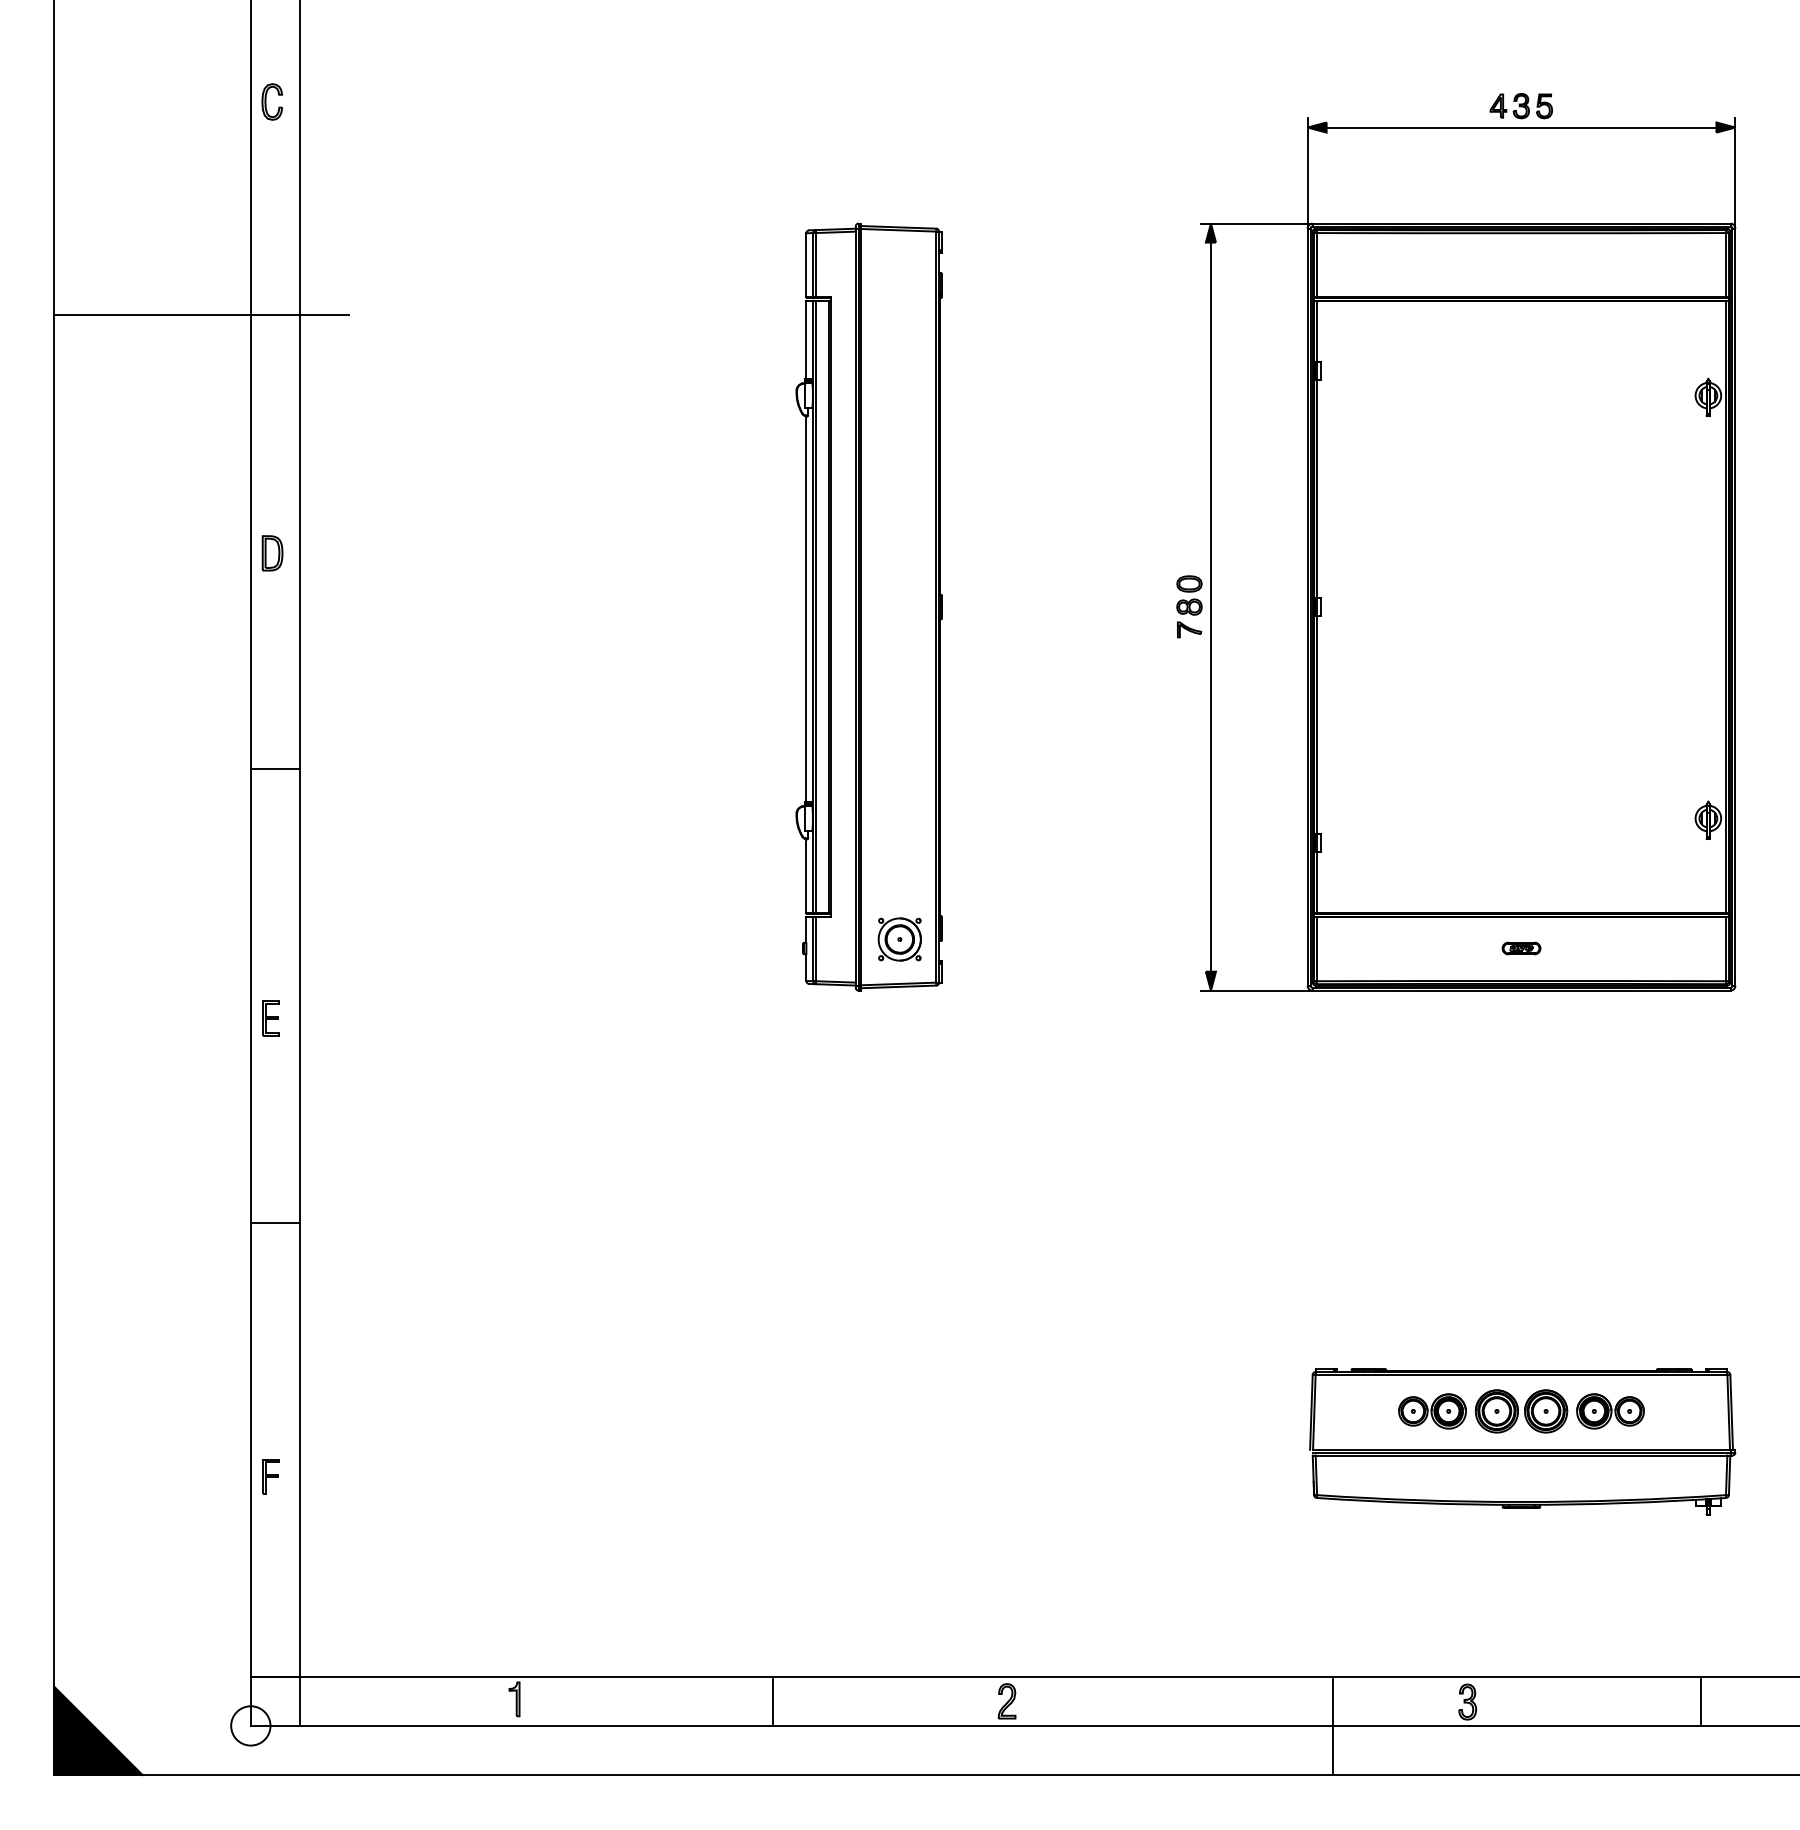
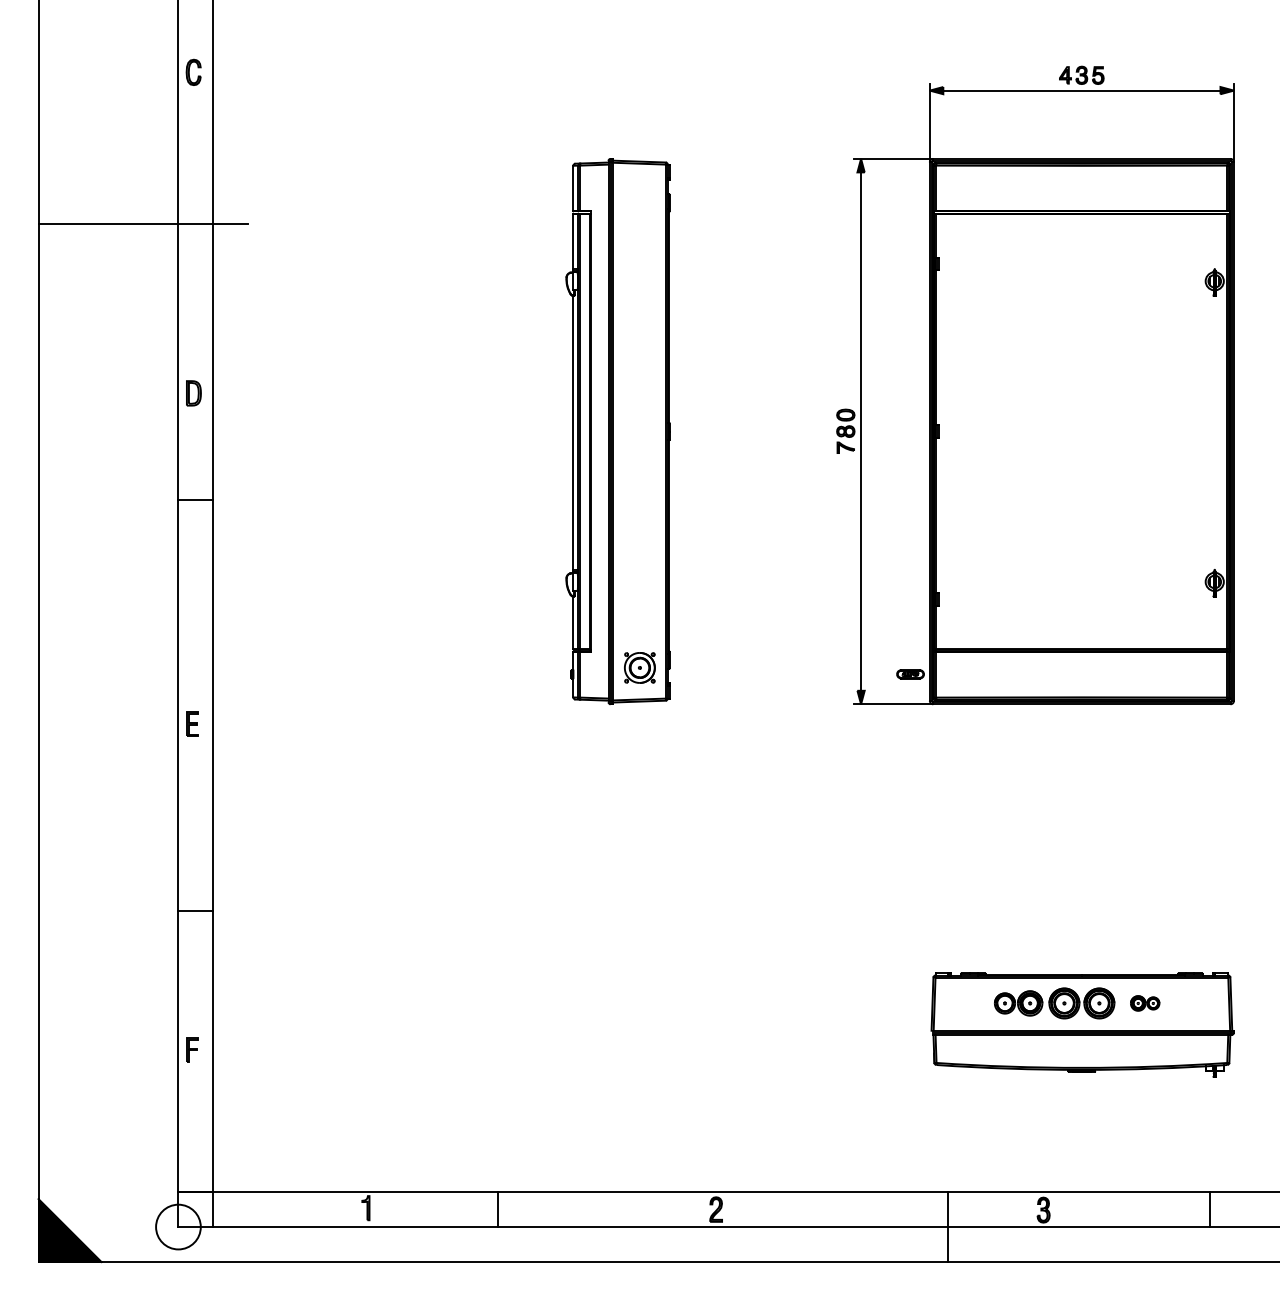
line: (275, 768) -> (195, 500), moved
part: (1521, 948) -> (910, 674), moved
line: (275, 1222) -> (195, 911), moved
part: (1610, 1411) -> (1145, 1003), size x0.6
line: (773, 1700) -> (498, 1208), moved
circle: (250, 1725) -> (178, 1226), size x1.6

